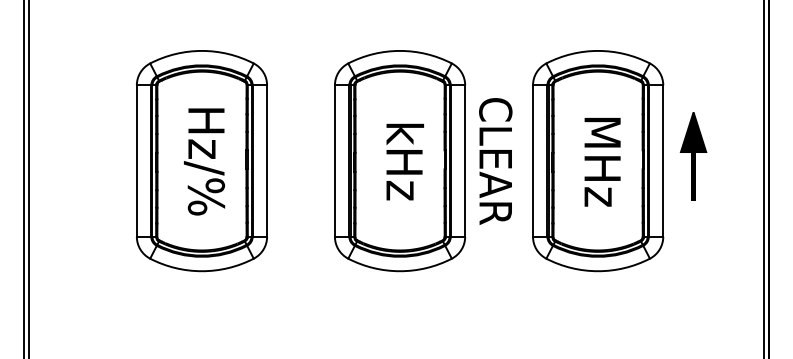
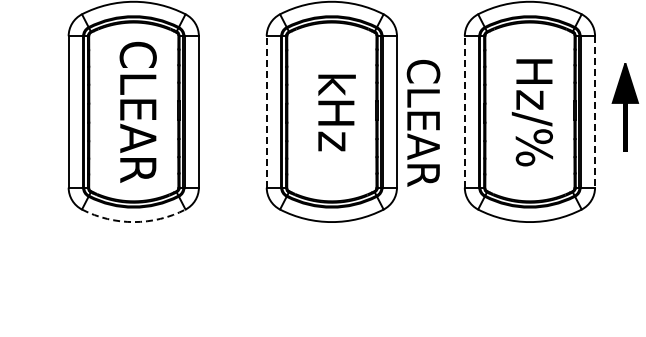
text: (204, 161) -> (136, 112), Hz/% -> CLEAR
line: (334, 161) -> (266, 112), solid -> dashed
text: (495, 161) -> (423, 123), moved
line: (533, 161) -> (465, 112), solid -> dashed
text: (600, 161) -> (532, 112), MHz -> Hz/%
line: (663, 161) -> (595, 112), solid -> dashed
arc: (201, 271) -> (133, 222), solid -> dashed

